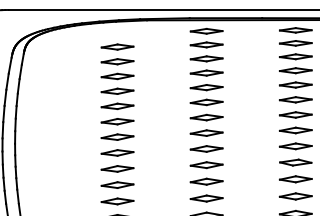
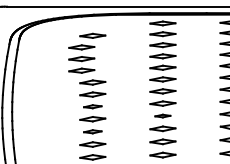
part: (117, 76) -> (81, 59), moved
part: (117, 136) -> (92, 106), size x0.7
part: (206, 148) -> (162, 115), size x0.6
part: (117, 168) -> (92, 131), size x0.7

